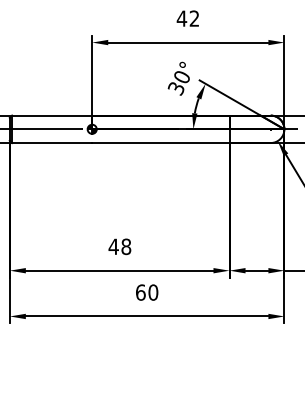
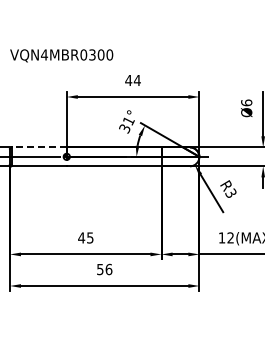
text: (193, 17) -> (136, 79), 42 -> 44
text: (181, 76) -> (128, 120), 30° -> 31°
line: (52, 115) -> (39, 147), solid -> dashed
text: (126, 246) -> (90, 237), 48 -> 45
text: (146, 292) -> (104, 269), 60 -> 56

